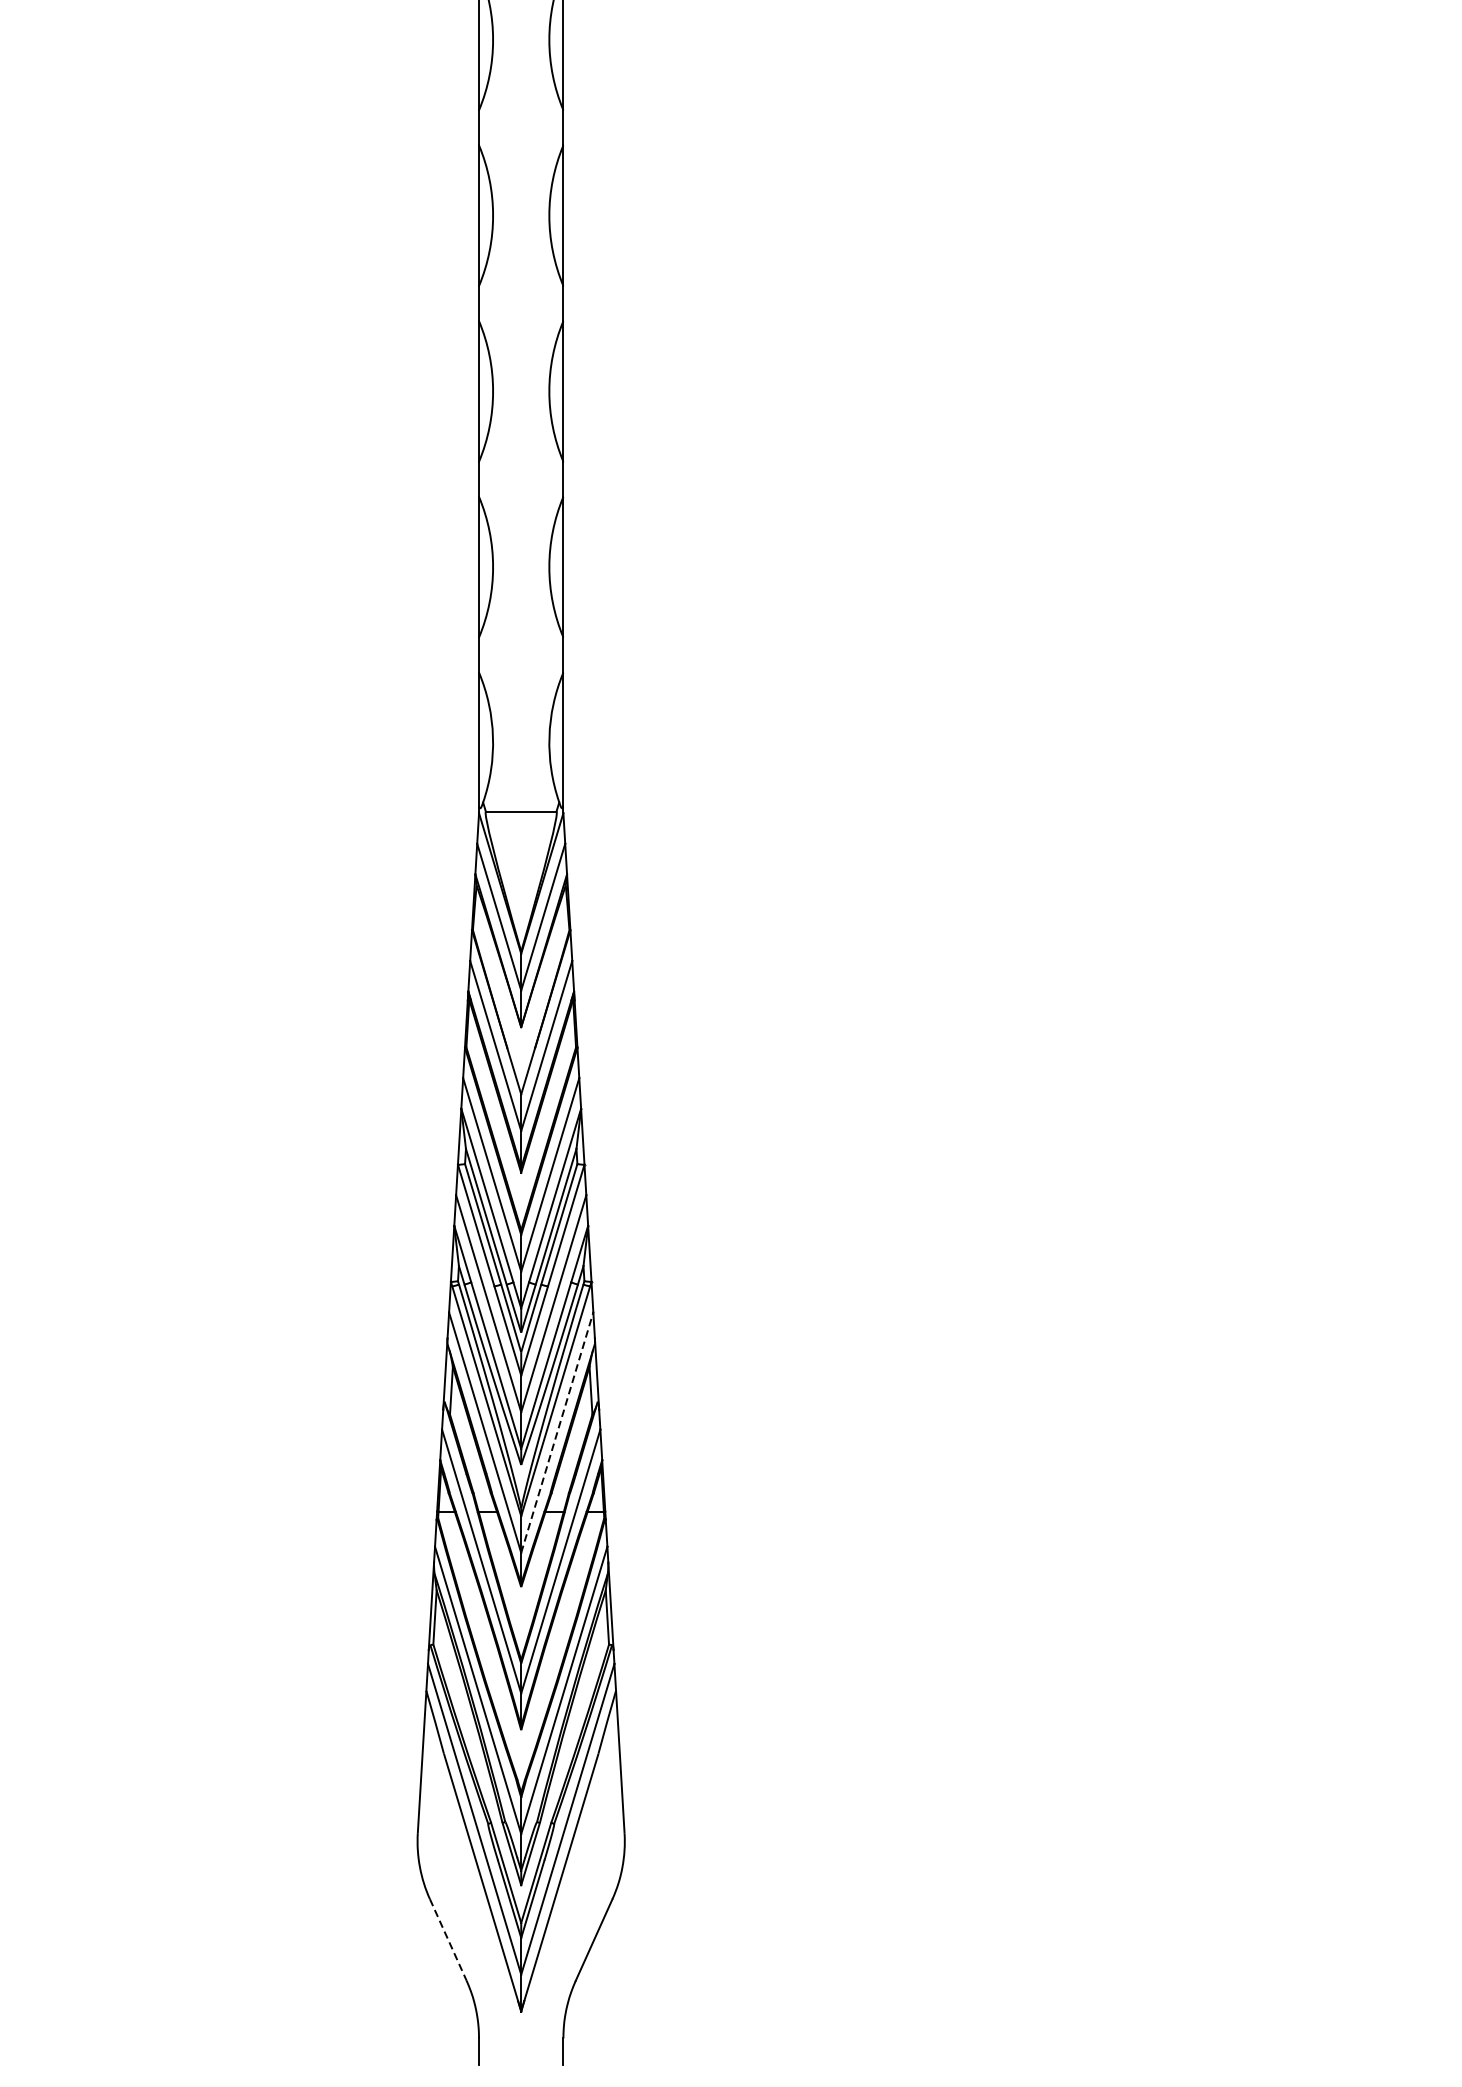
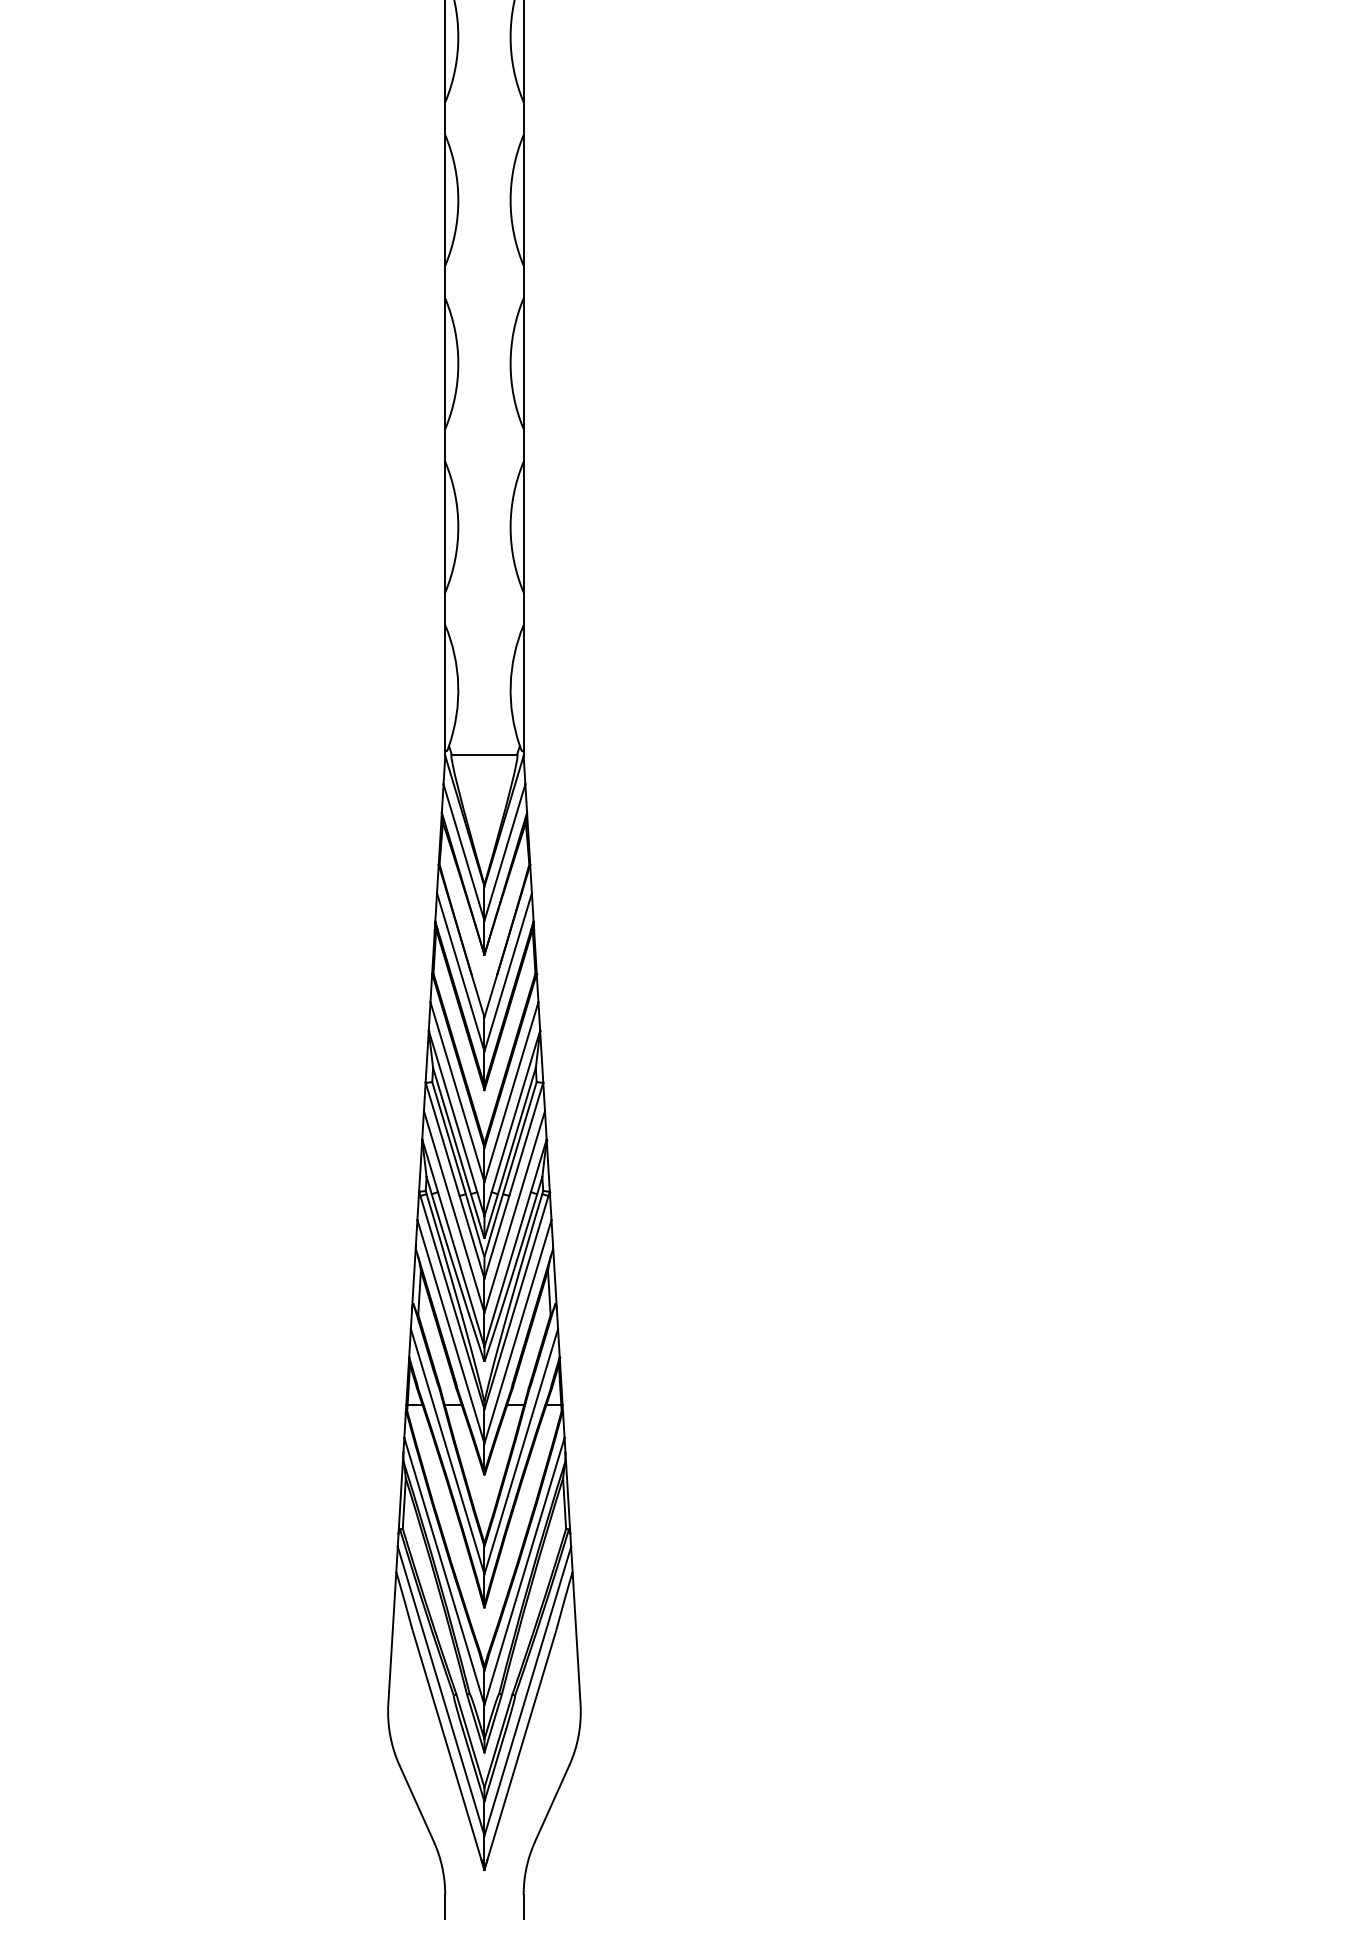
line: (557, 1432) -> (518, 1331), dashed -> solid
line: (448, 1940) -> (416, 1803), dashed -> solid

